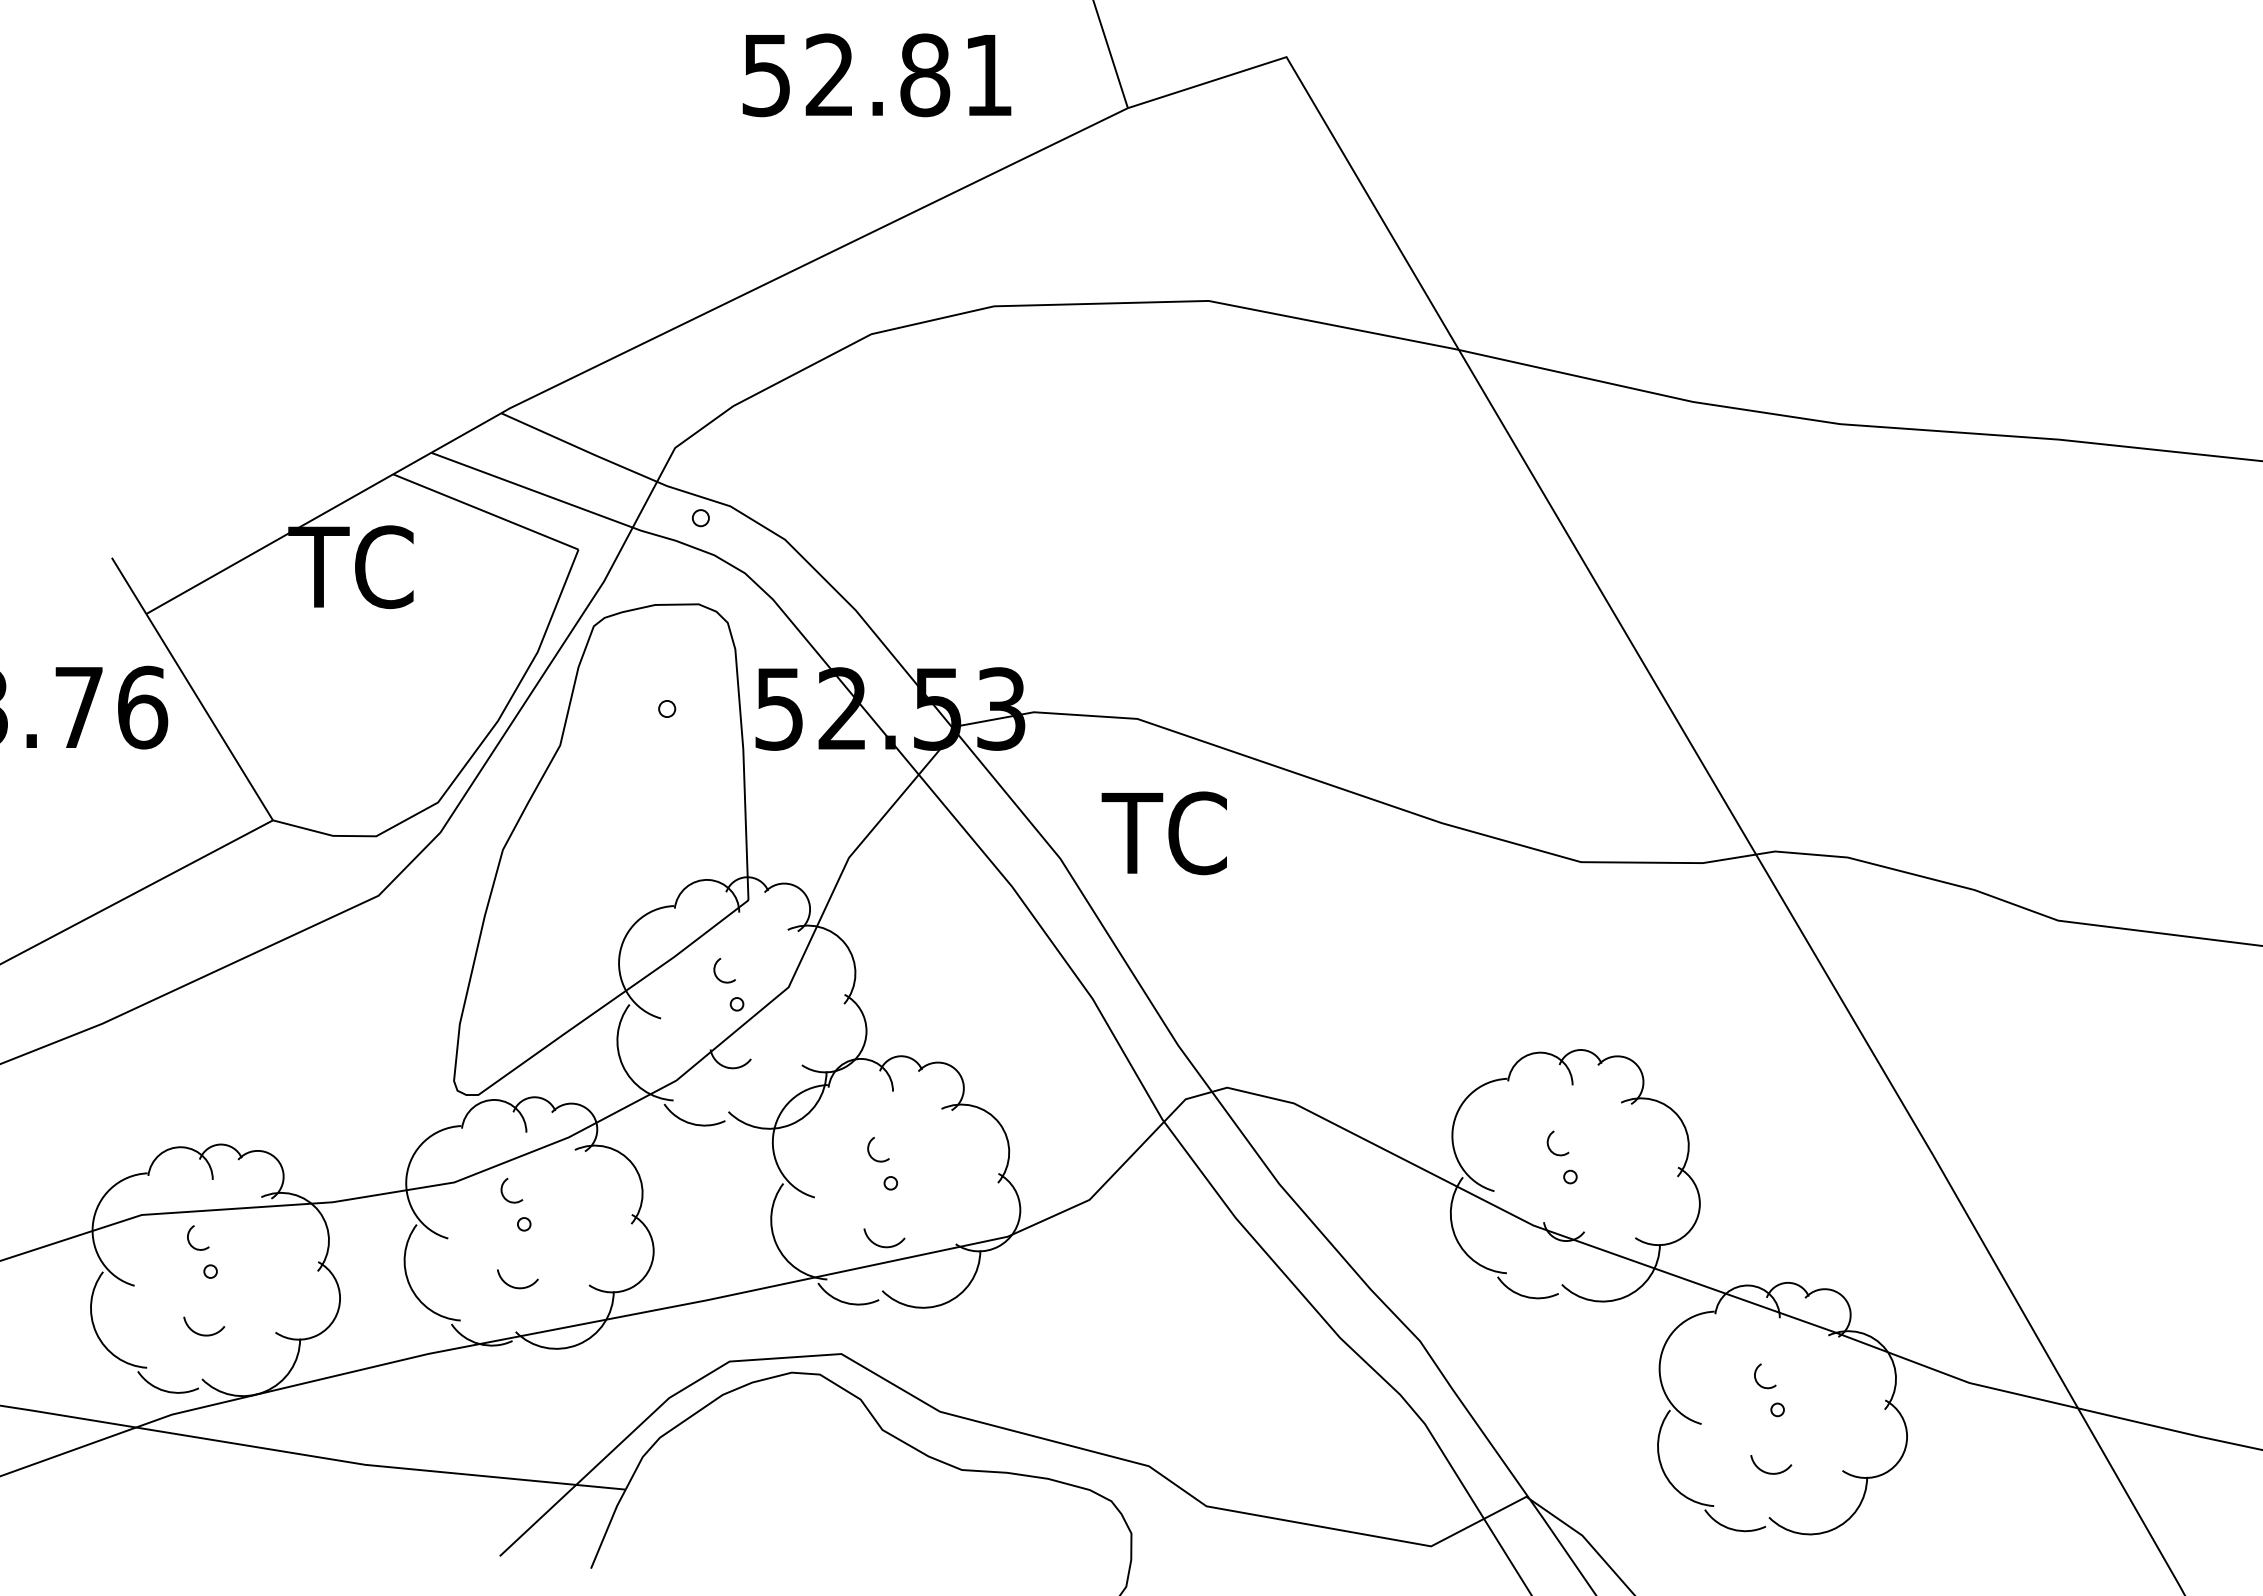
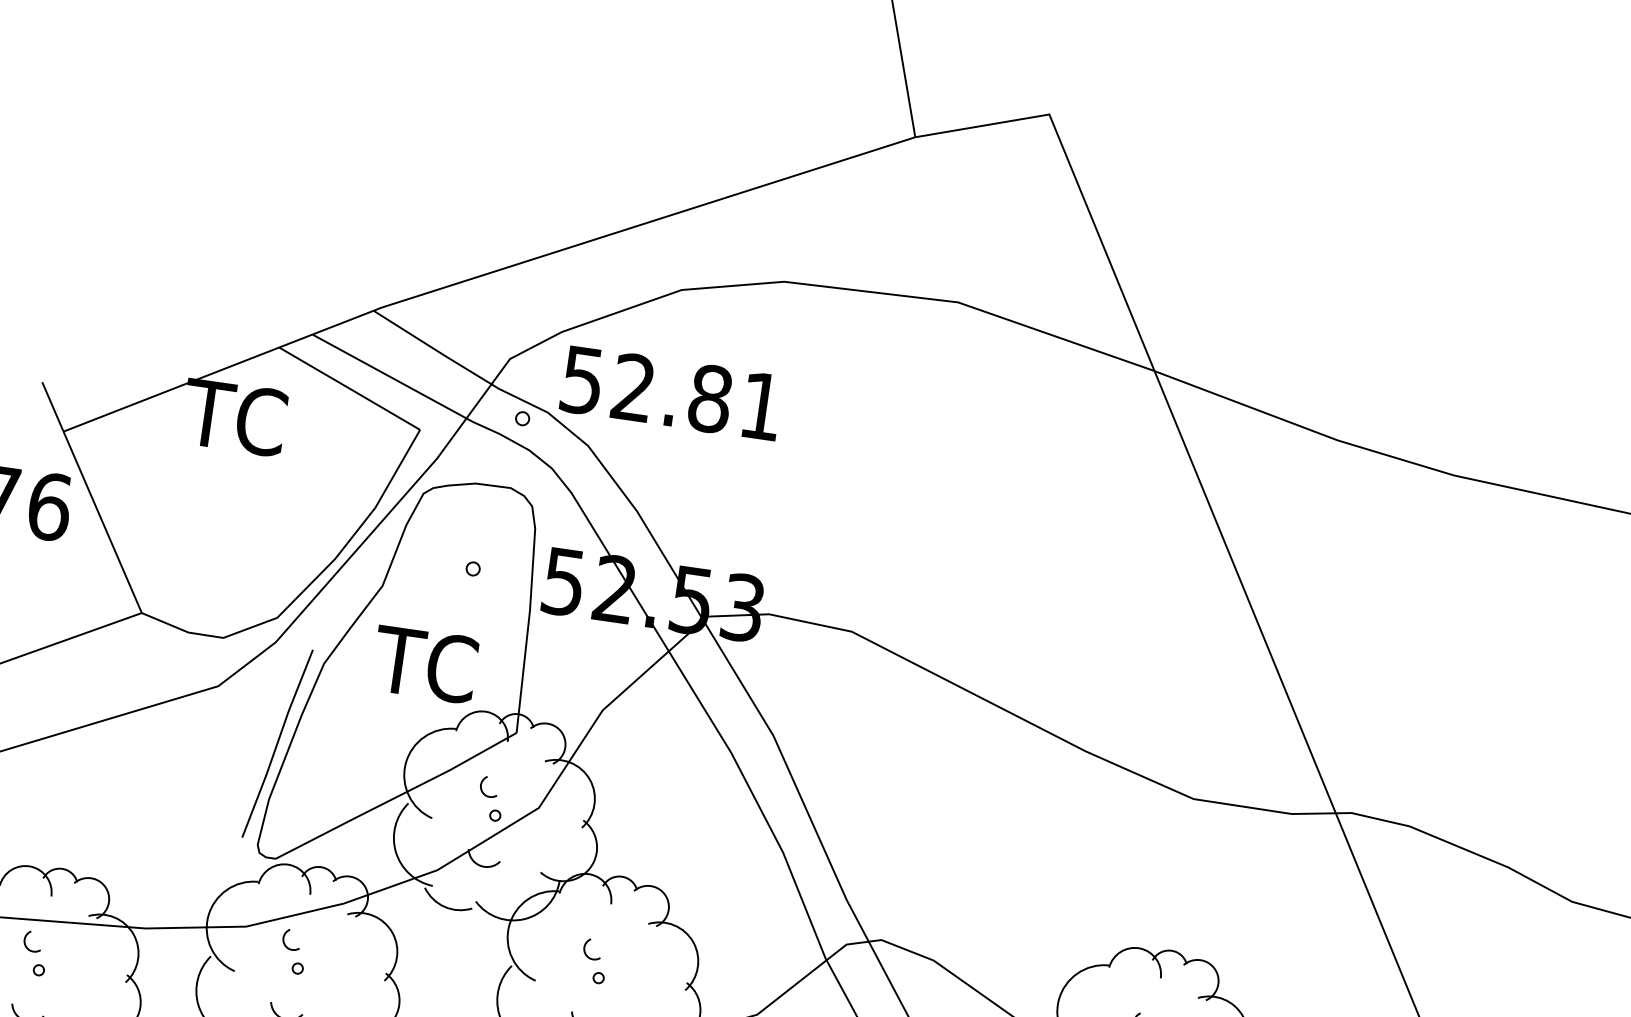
text: (876, 75) -> (671, 393), moved
text: (1163, 833) -> (424, 664), moved
line: (460, 955) -> (277, 744), added

